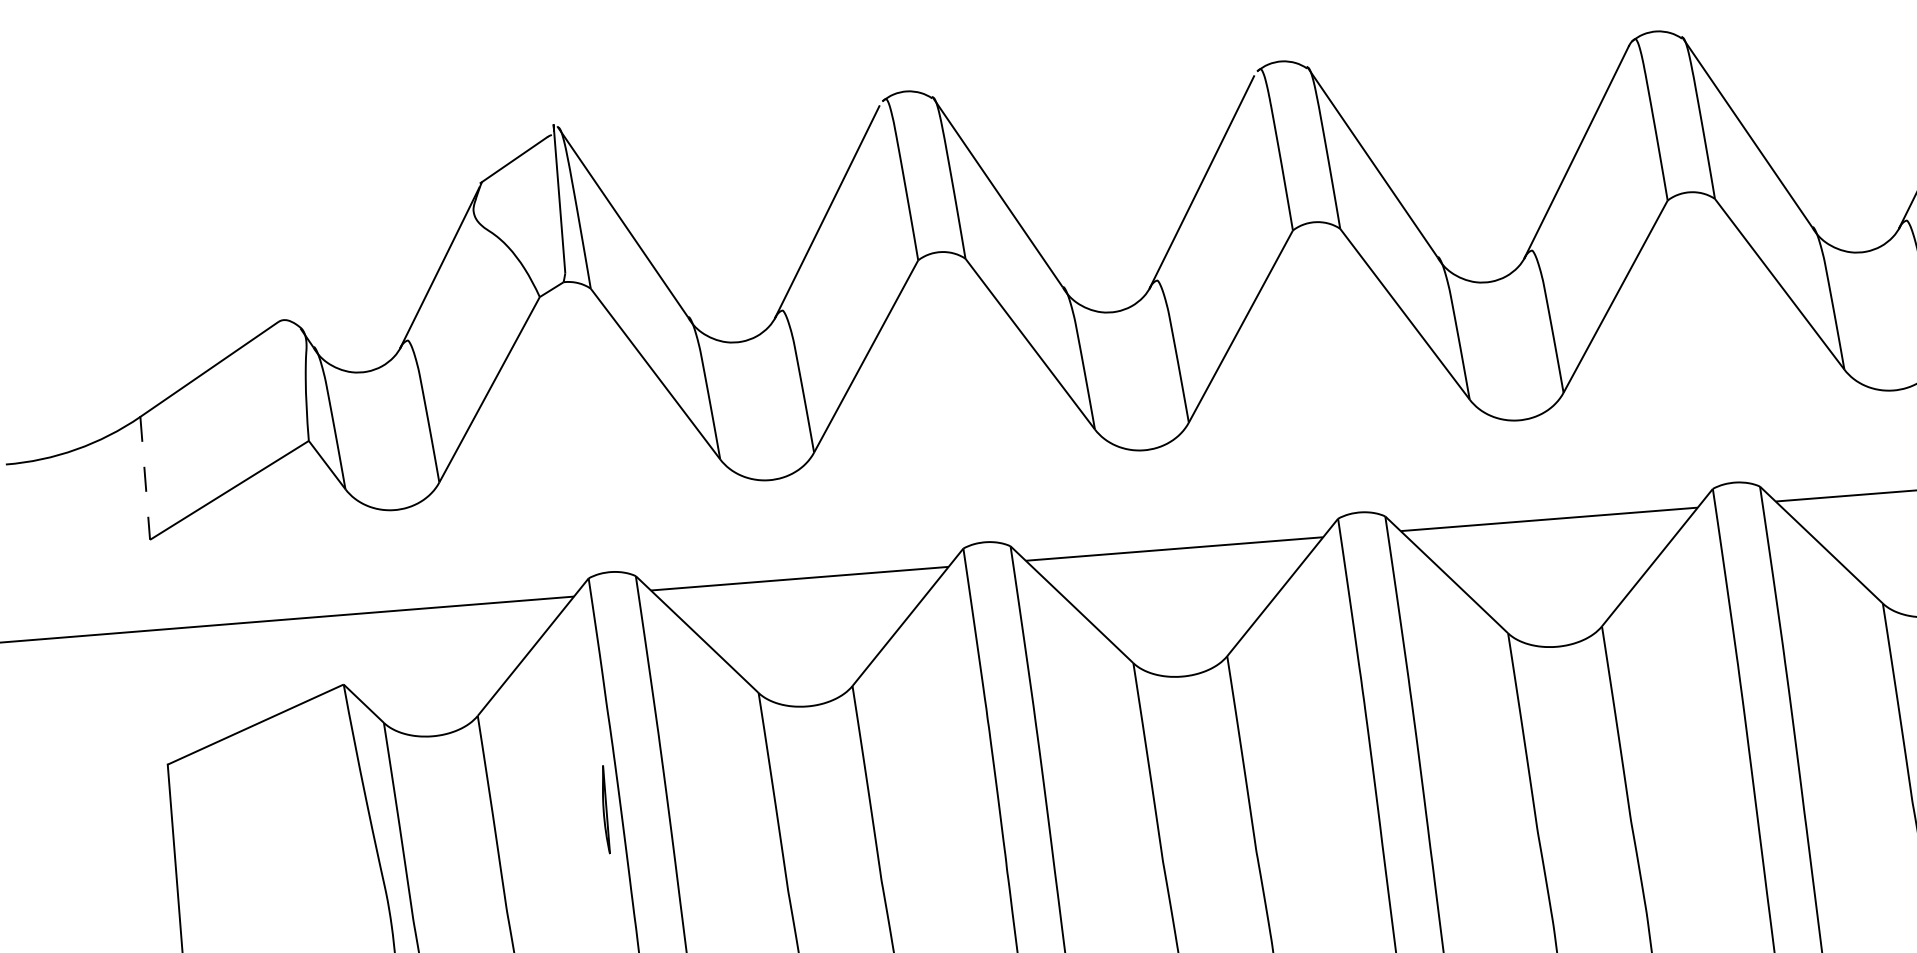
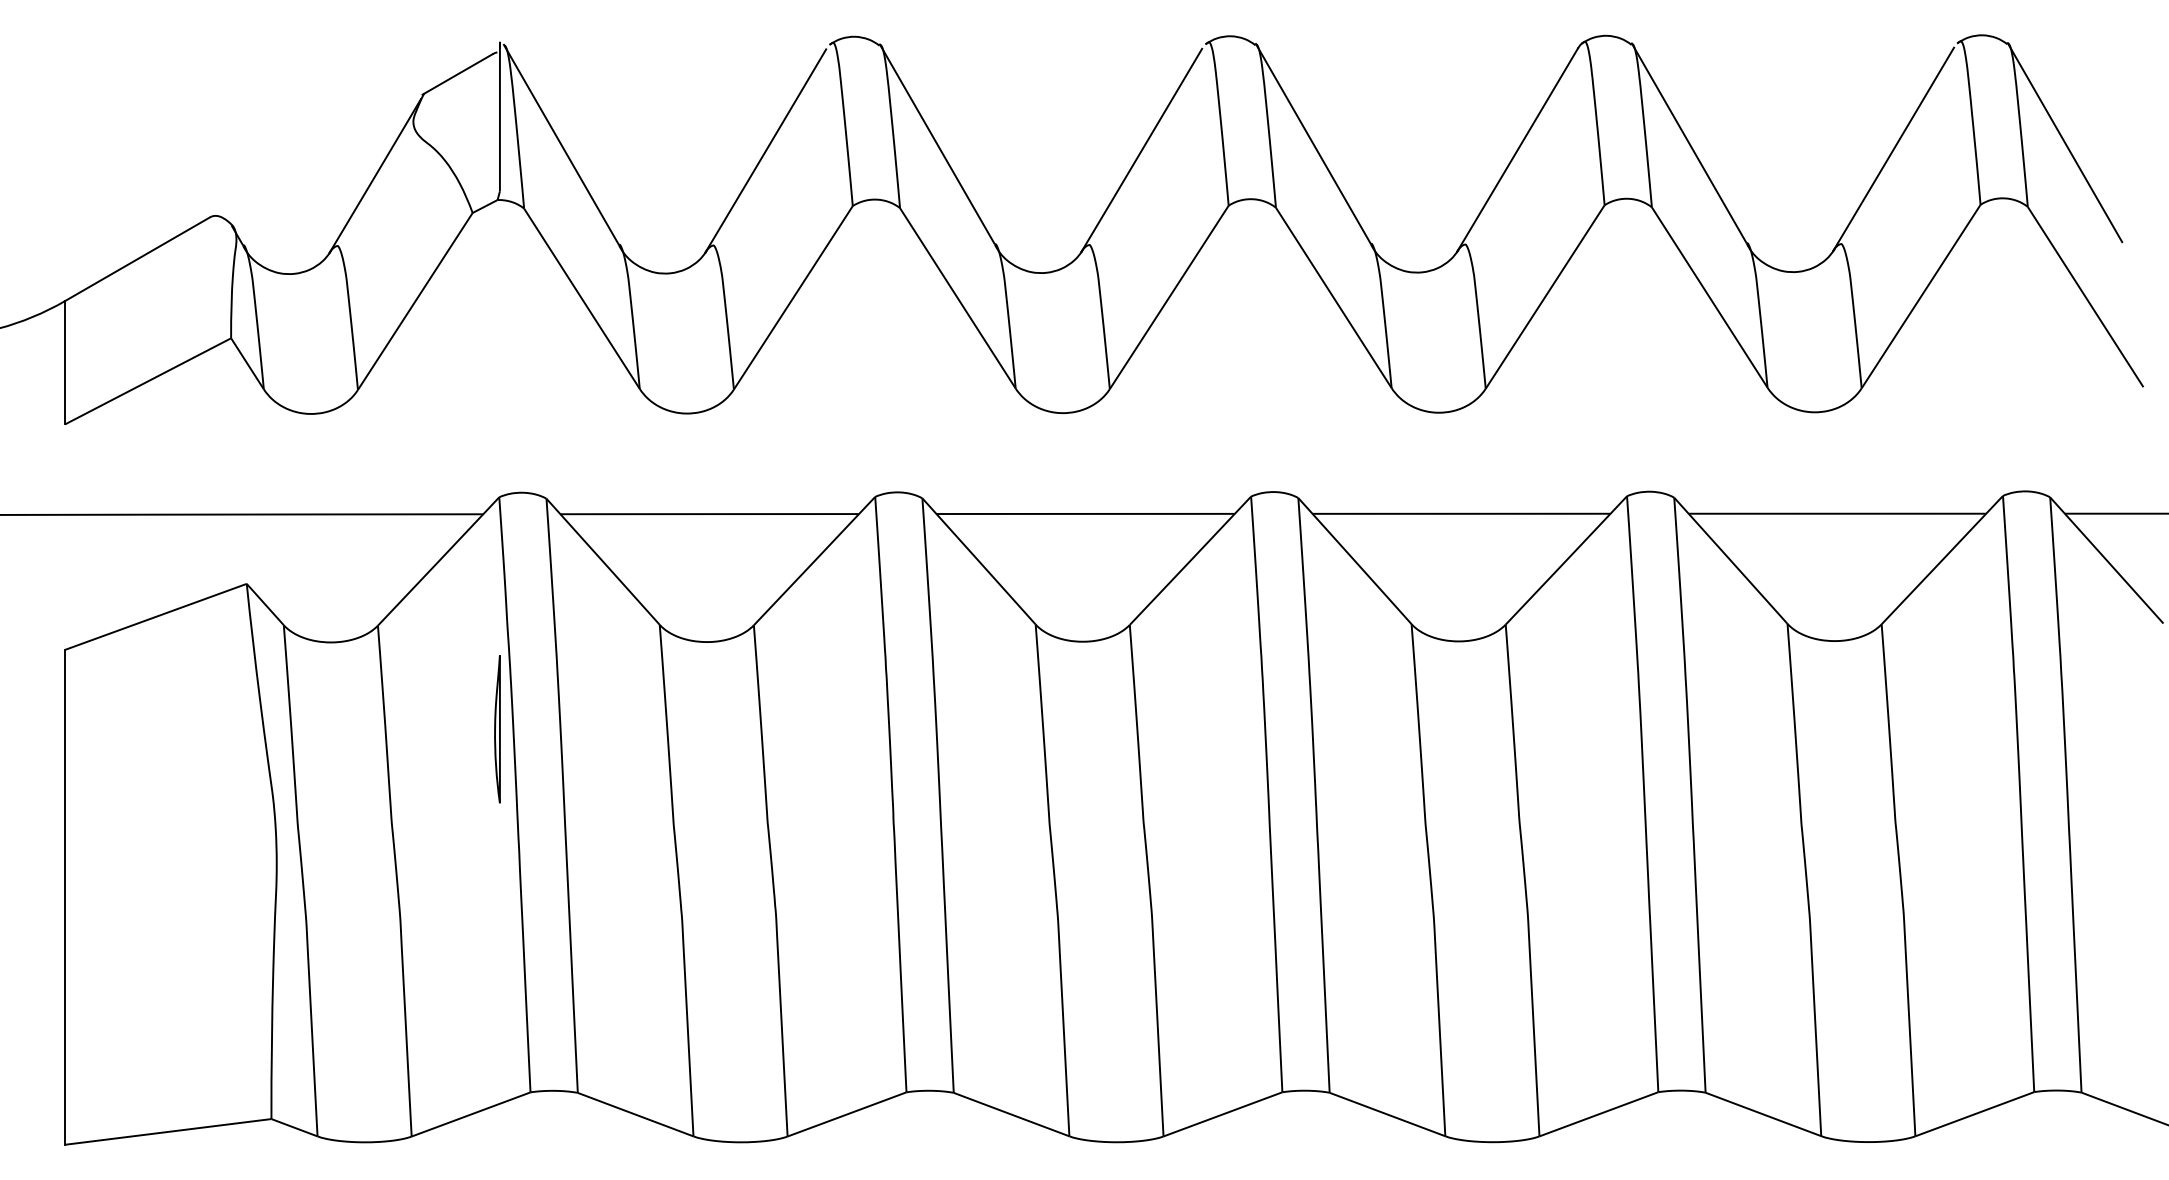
line: (145, 478) -> (65, 362), dashed -> solid
part: (605, 810) -> (497, 729), size x1.67

